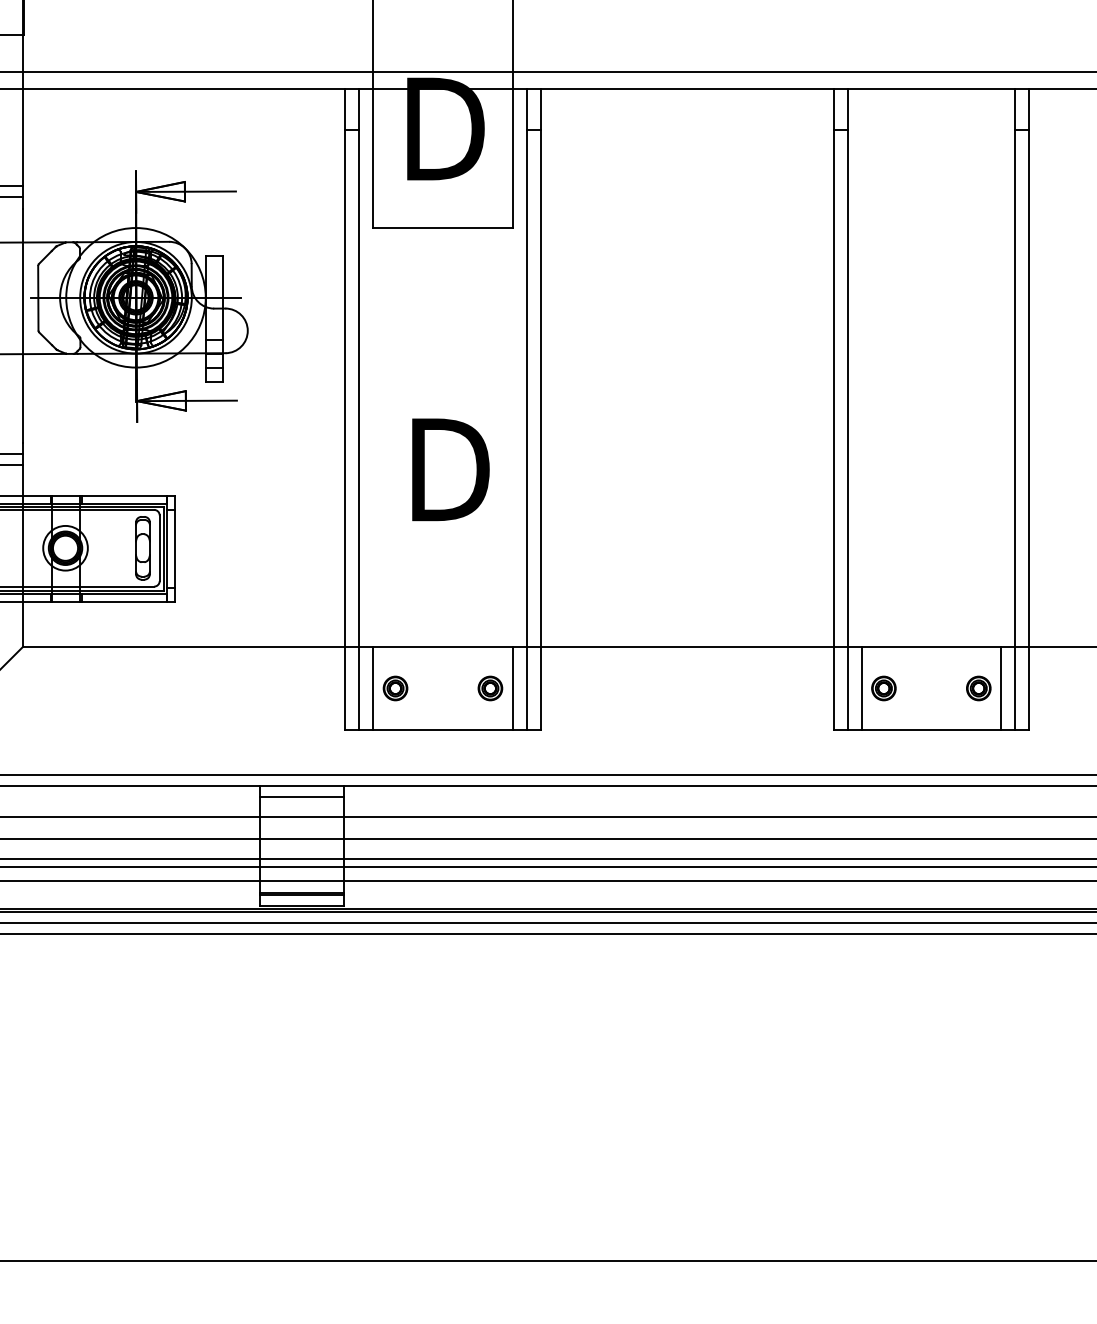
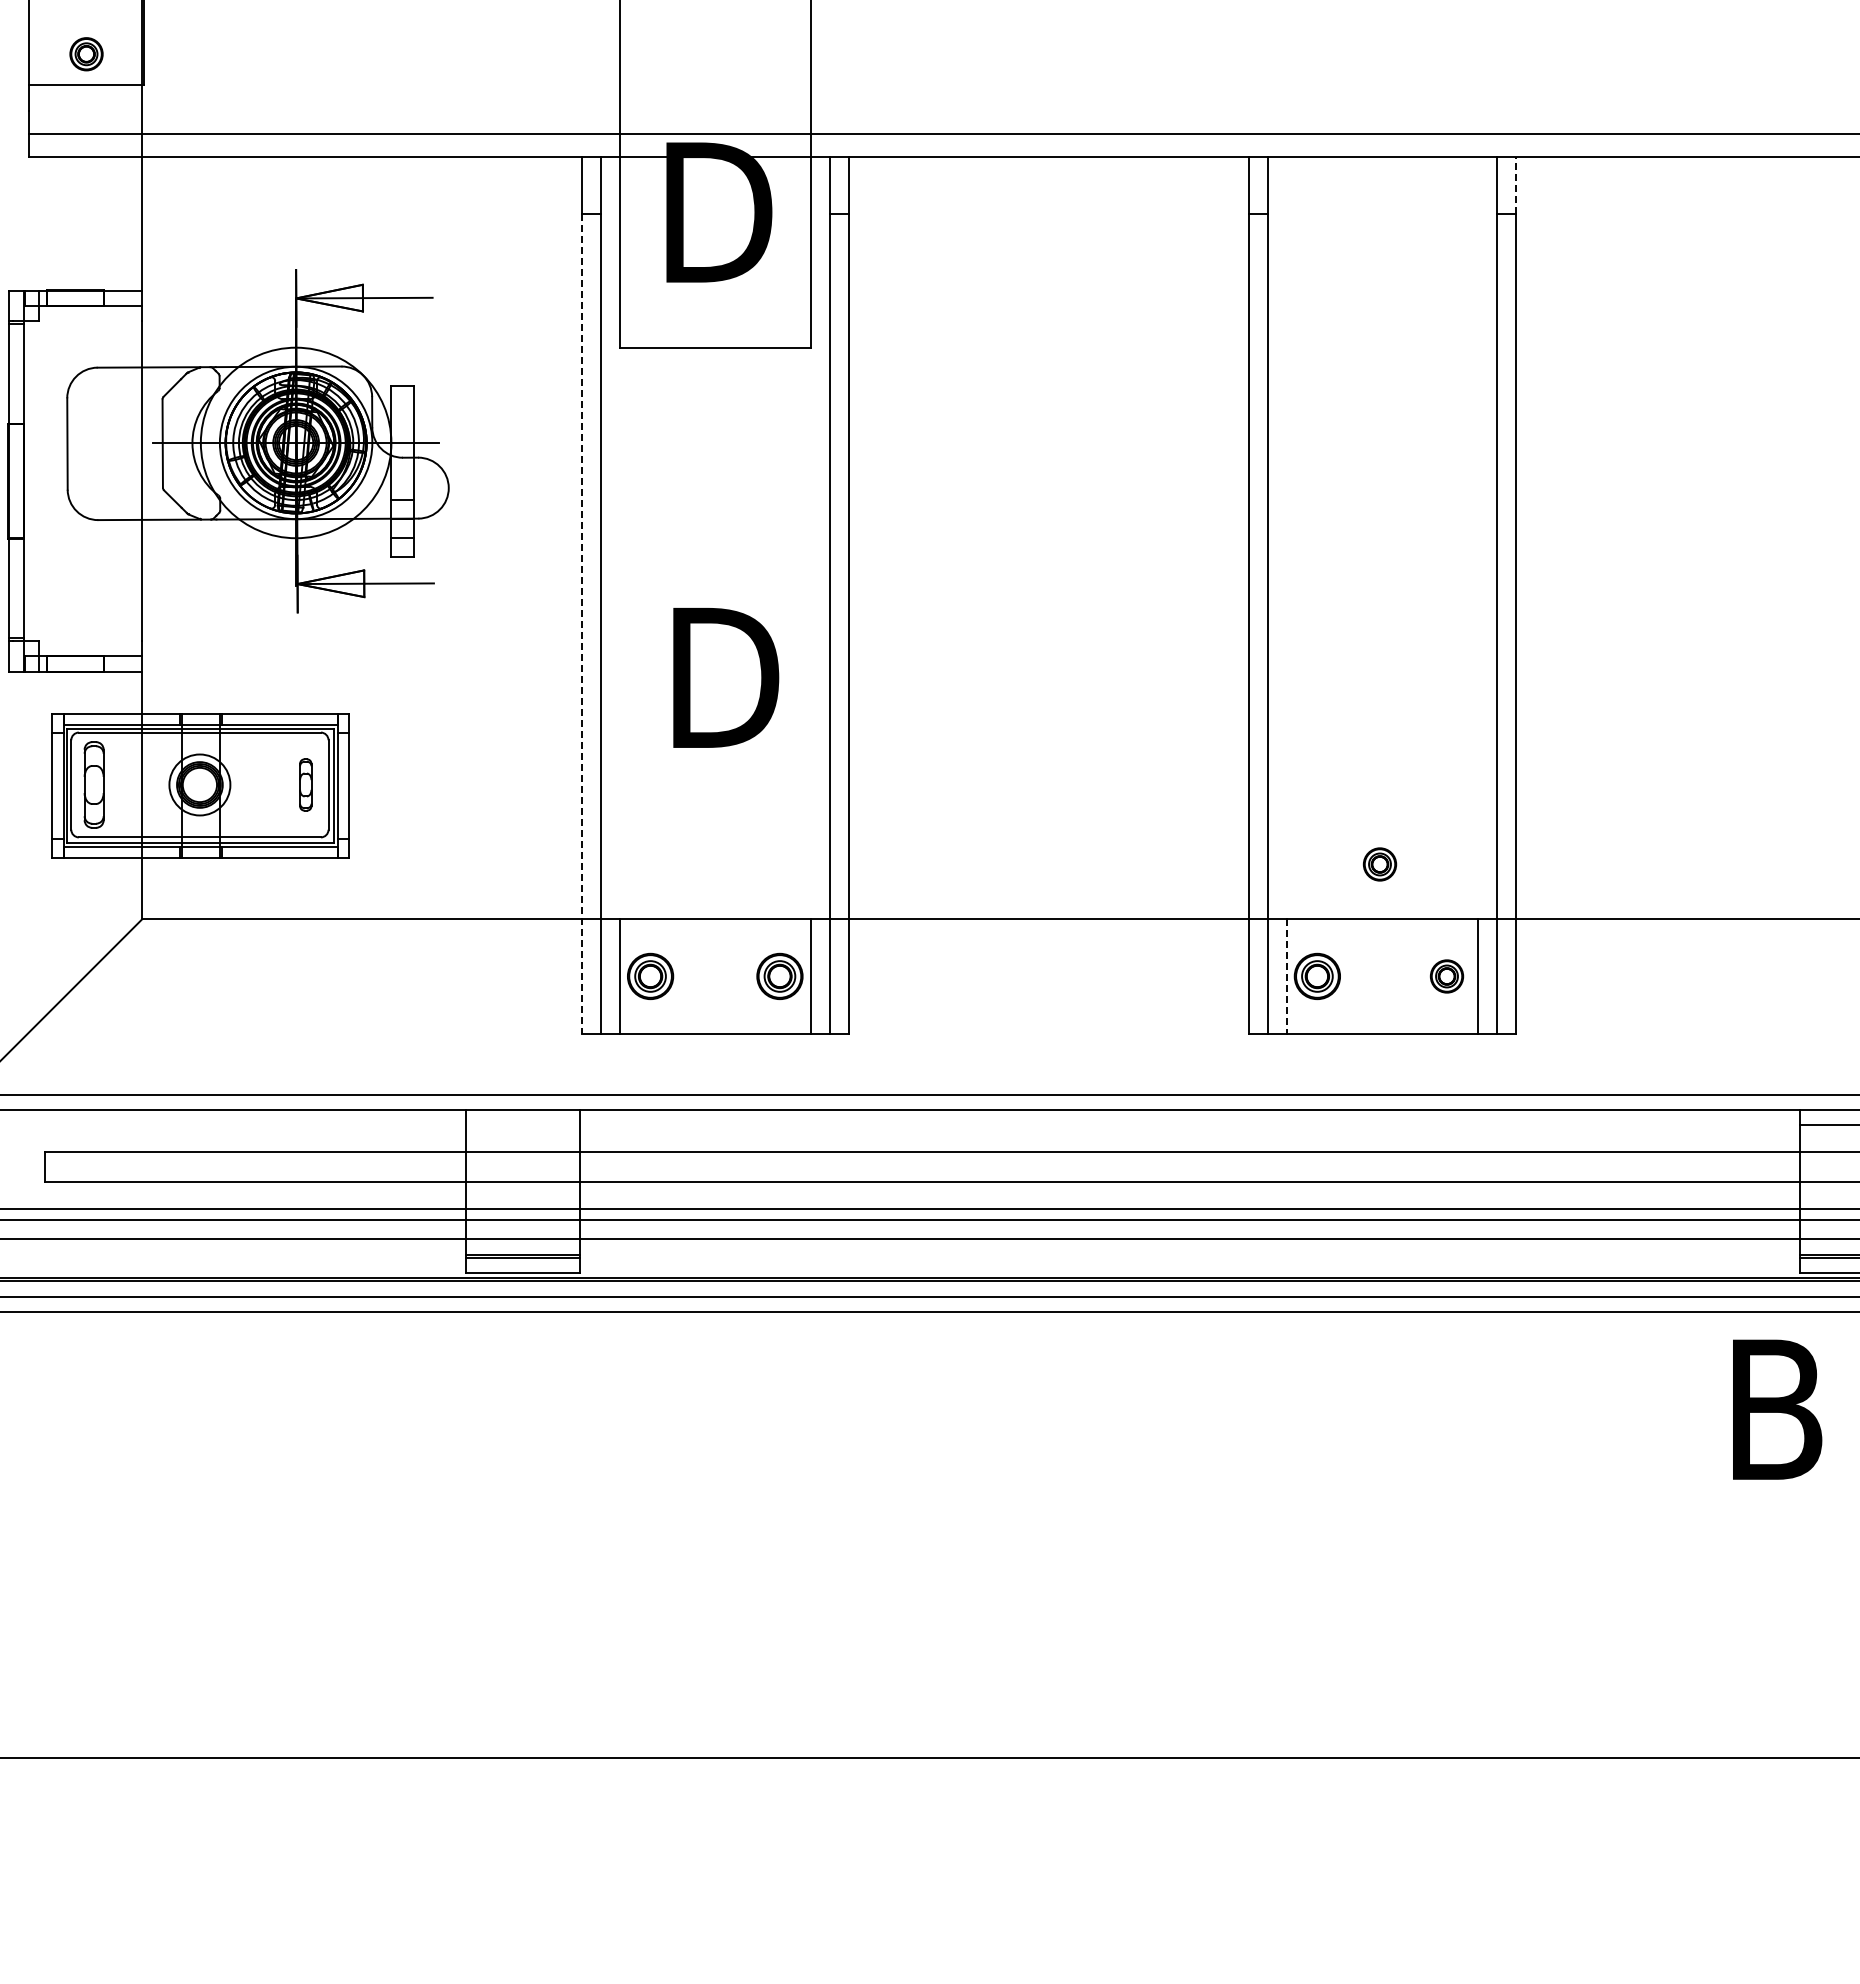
line: (1028, 109) -> (1515, 185), solid -> dashed
line: (344, 430) -> (581, 623), solid -> dashed
part: (142, 547) -> (305, 784), size x0.6
part: (929, 606) -> (1379, 864), added
part: (395, 688) -> (650, 976), size x1.4
part: (490, 688) -> (780, 976), size x1.4
line: (861, 688) -> (1286, 976), solid -> dashed
part: (883, 688) -> (1317, 976), size x1.4
line: (302, 796) -> (523, 1124), removed

